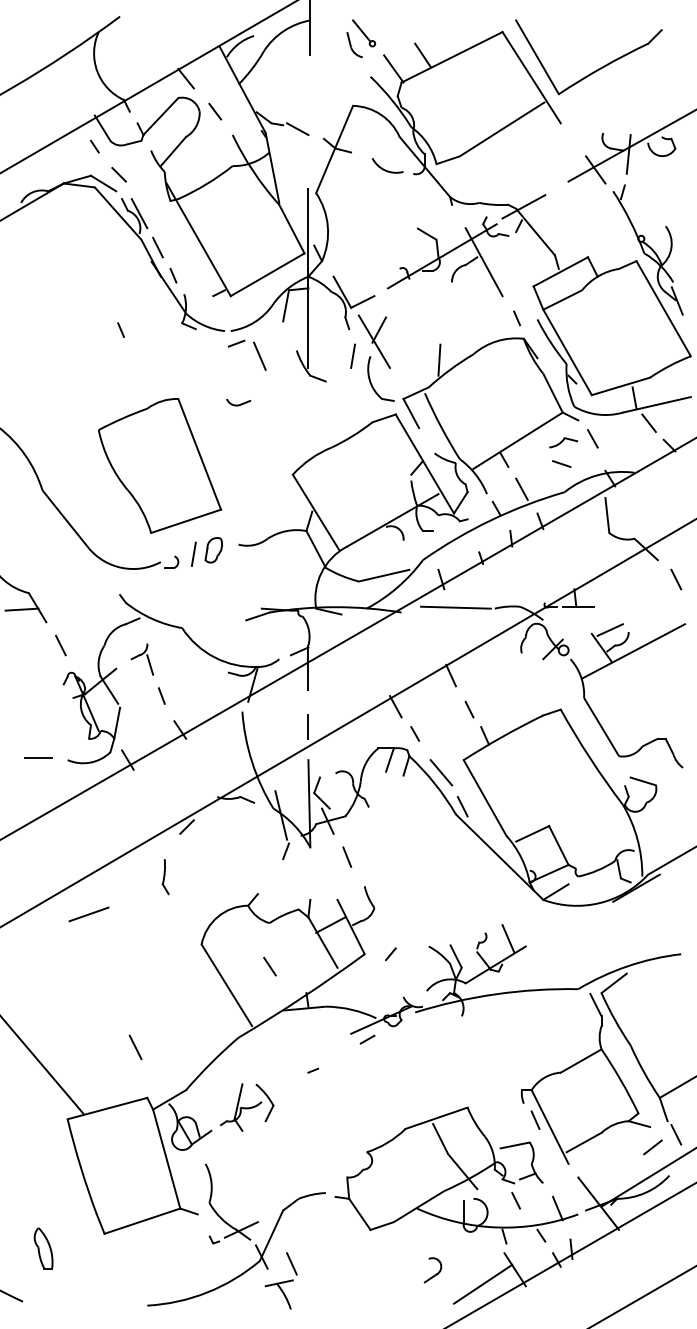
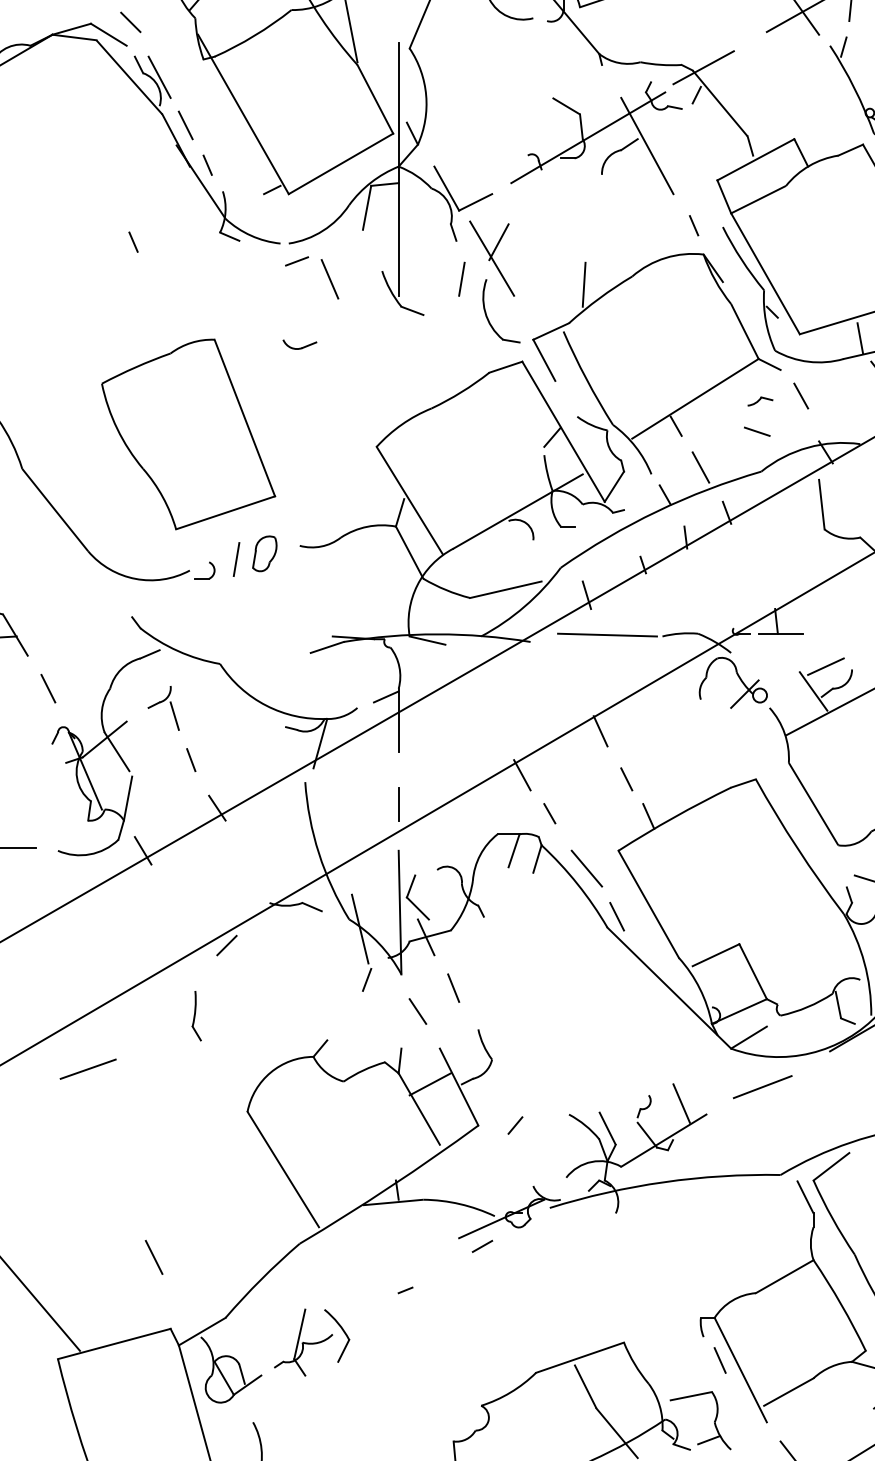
part: (564, 442) -> (761, 401), size x0.62
line: (565, 926) -> (762, 1086), added
line: (269, 966) -> (417, 1011), moved

